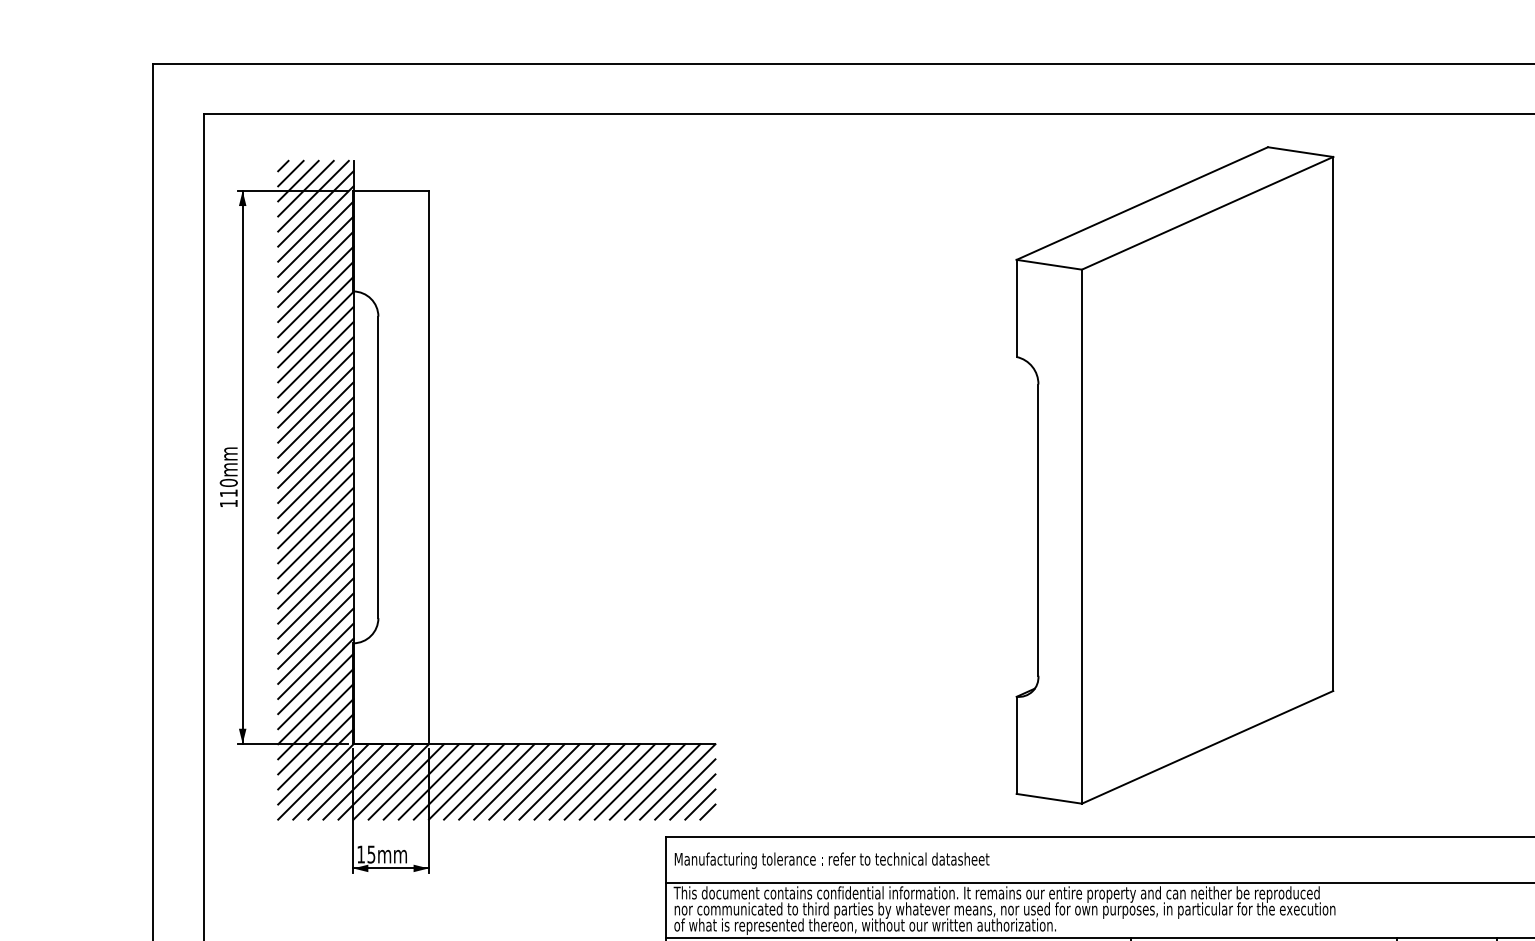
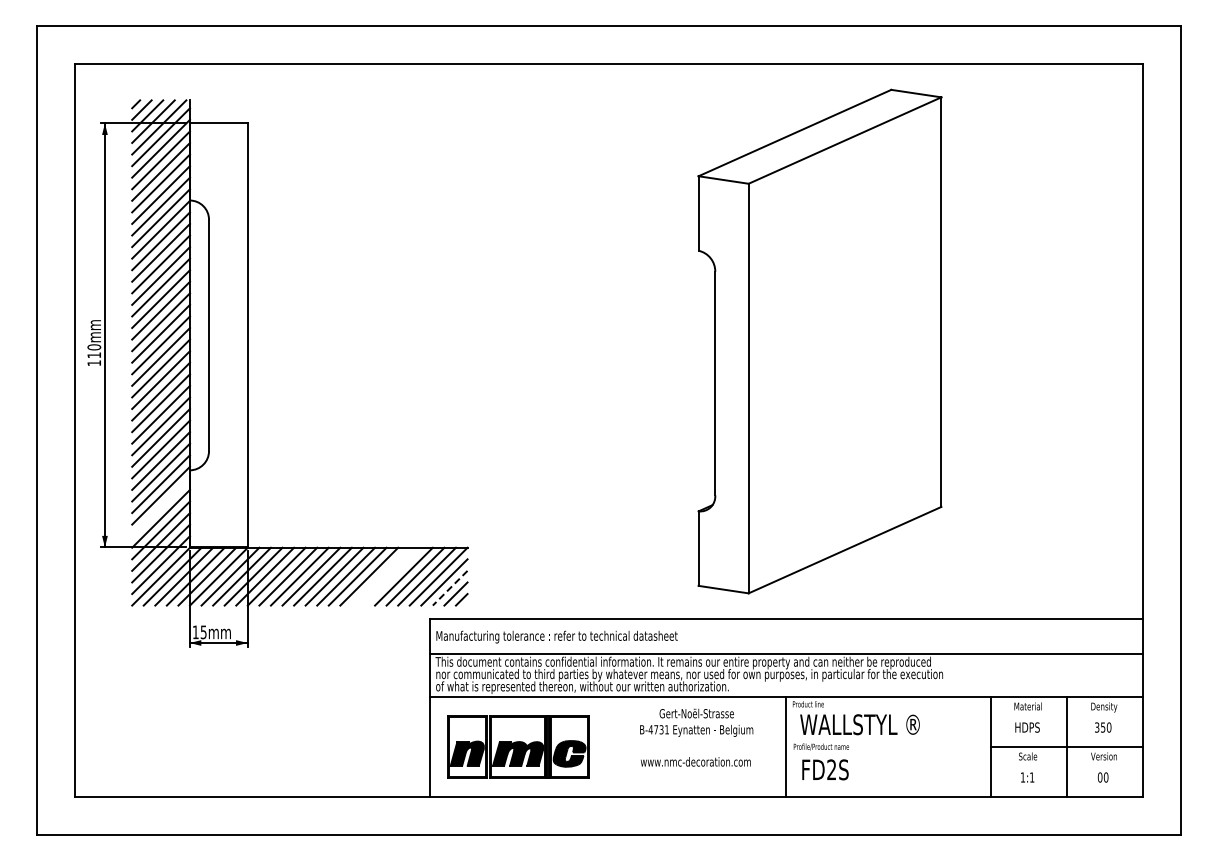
line: (316, 691) -> (161, 507), removed
line: (601, 781) -> (380, 576), removed
line: (617, 781) -> (392, 576), removed
line: (693, 797) -> (450, 588), solid -> dashed

